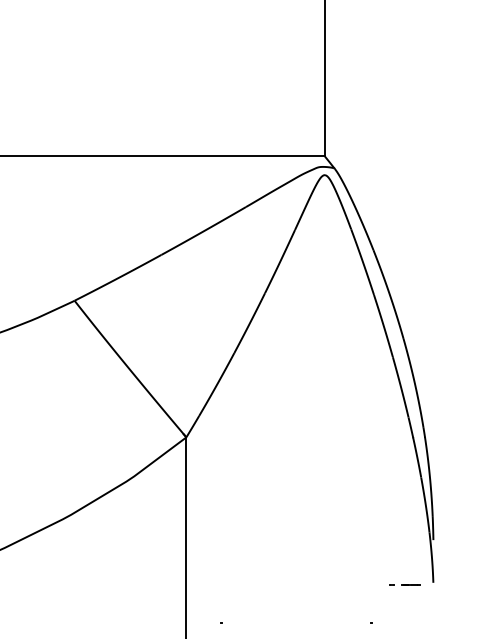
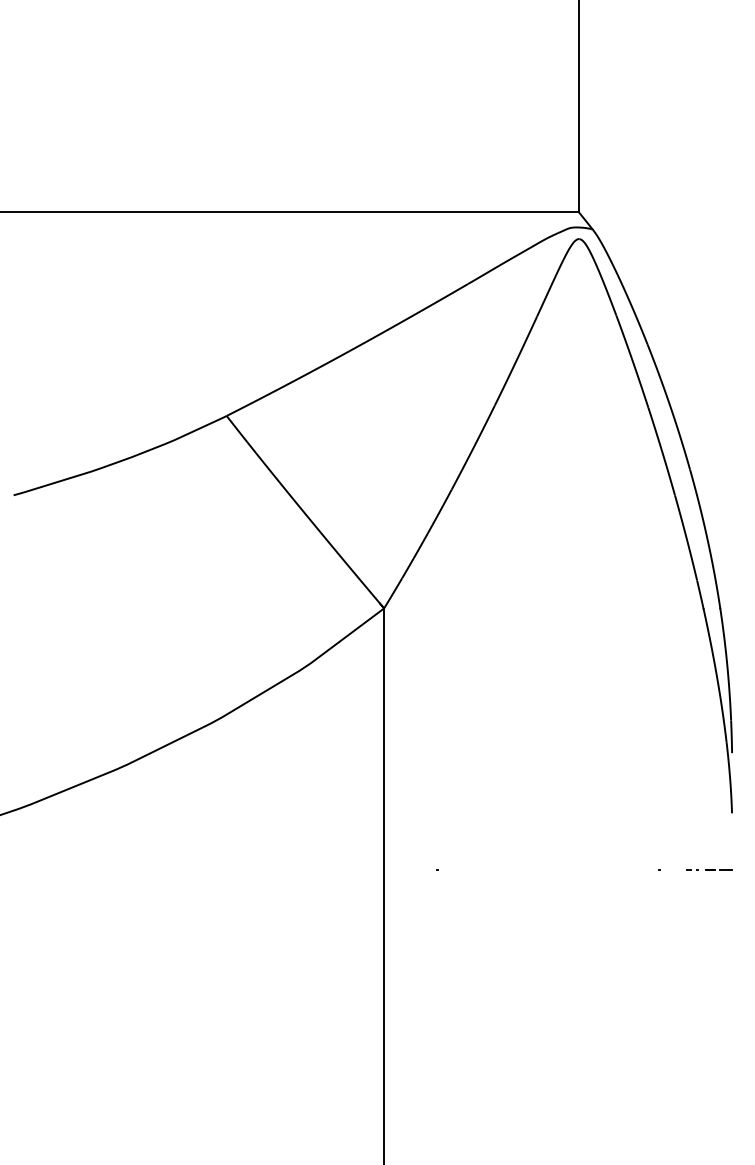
line: (403, 584) -> (709, 869), moved

